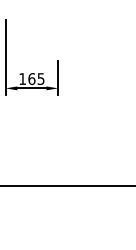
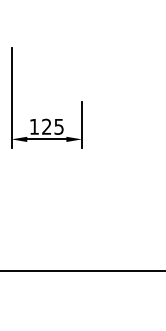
text: (31, 78) -> (46, 126), 165 -> 125

